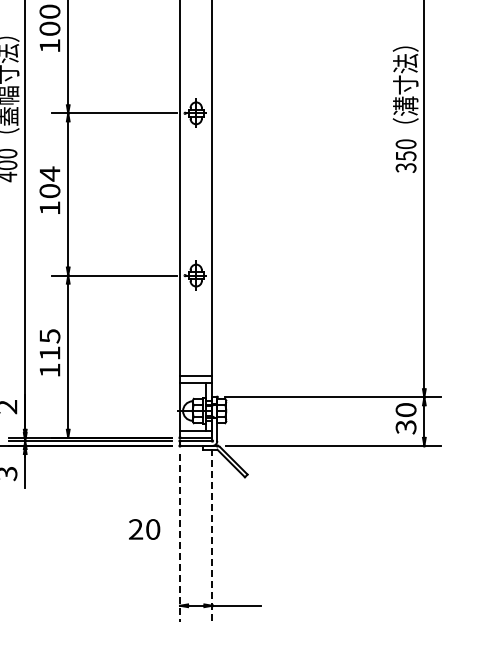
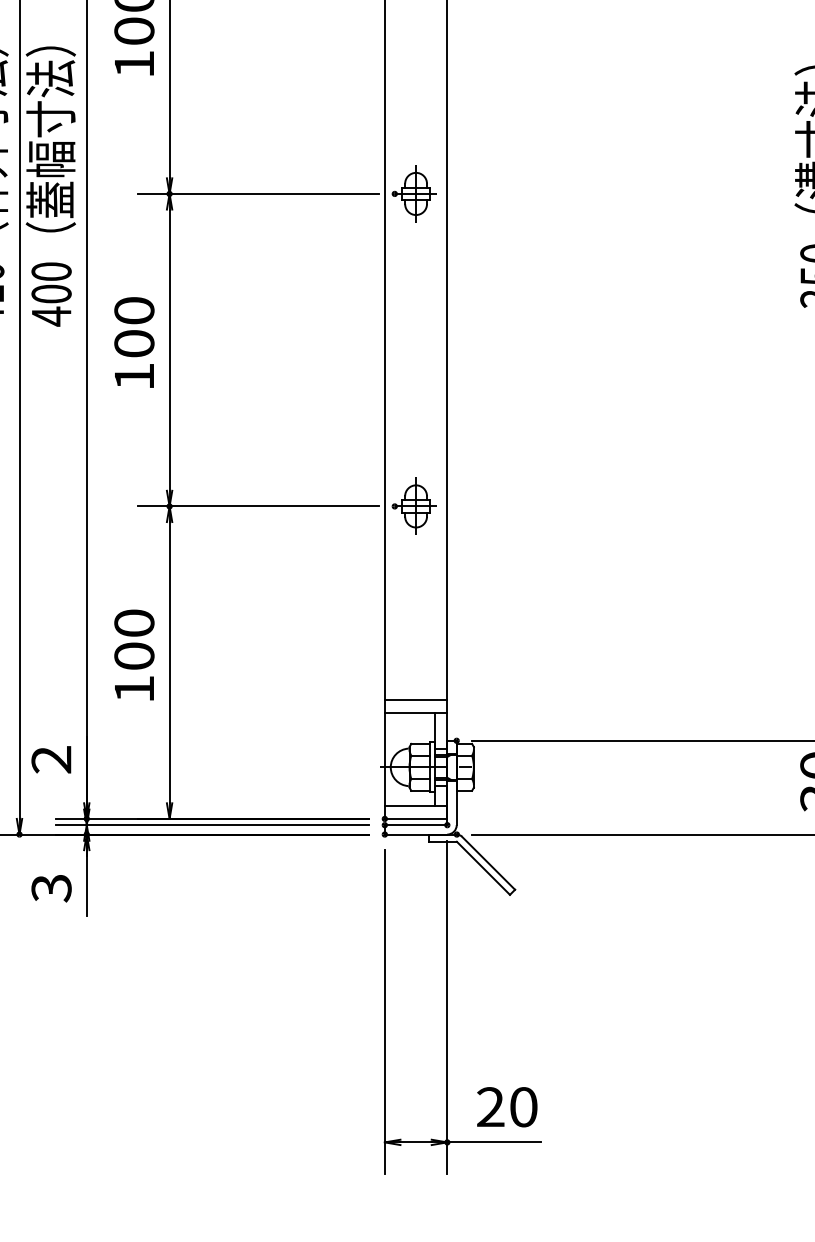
text: (49, 173) -> (133, 309), 104 -> 100
text: (49, 344) -> (133, 639), 115 -> 100
text: (144, 529) -> (507, 1107), moved
line: (212, 536) -> (447, 1008), dashed -> solid
line: (180, 538) -> (385, 1012), dashed -> solid

